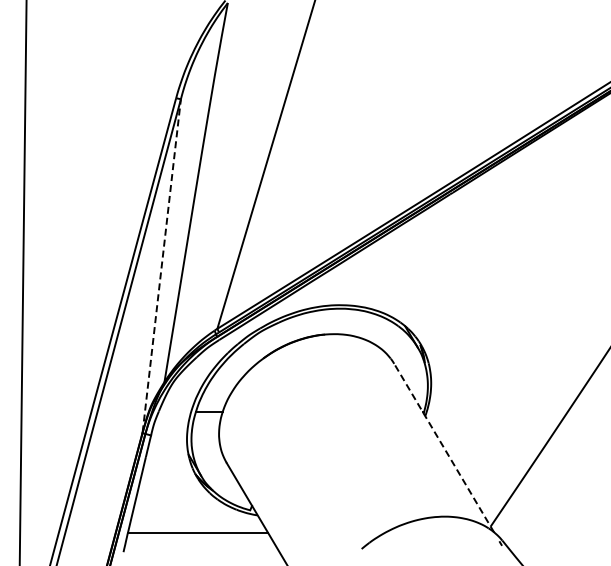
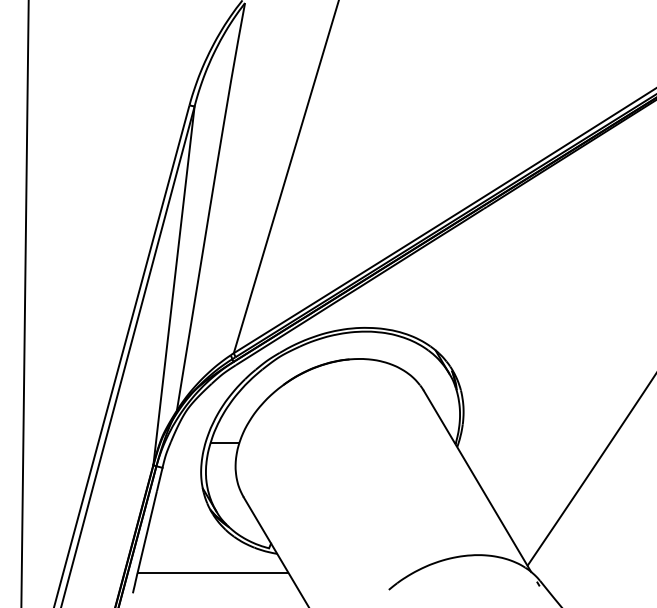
line: (161, 265) -> (173, 285), dashed -> solid
line: (444, 448) -> (477, 481), dashed -> solid

